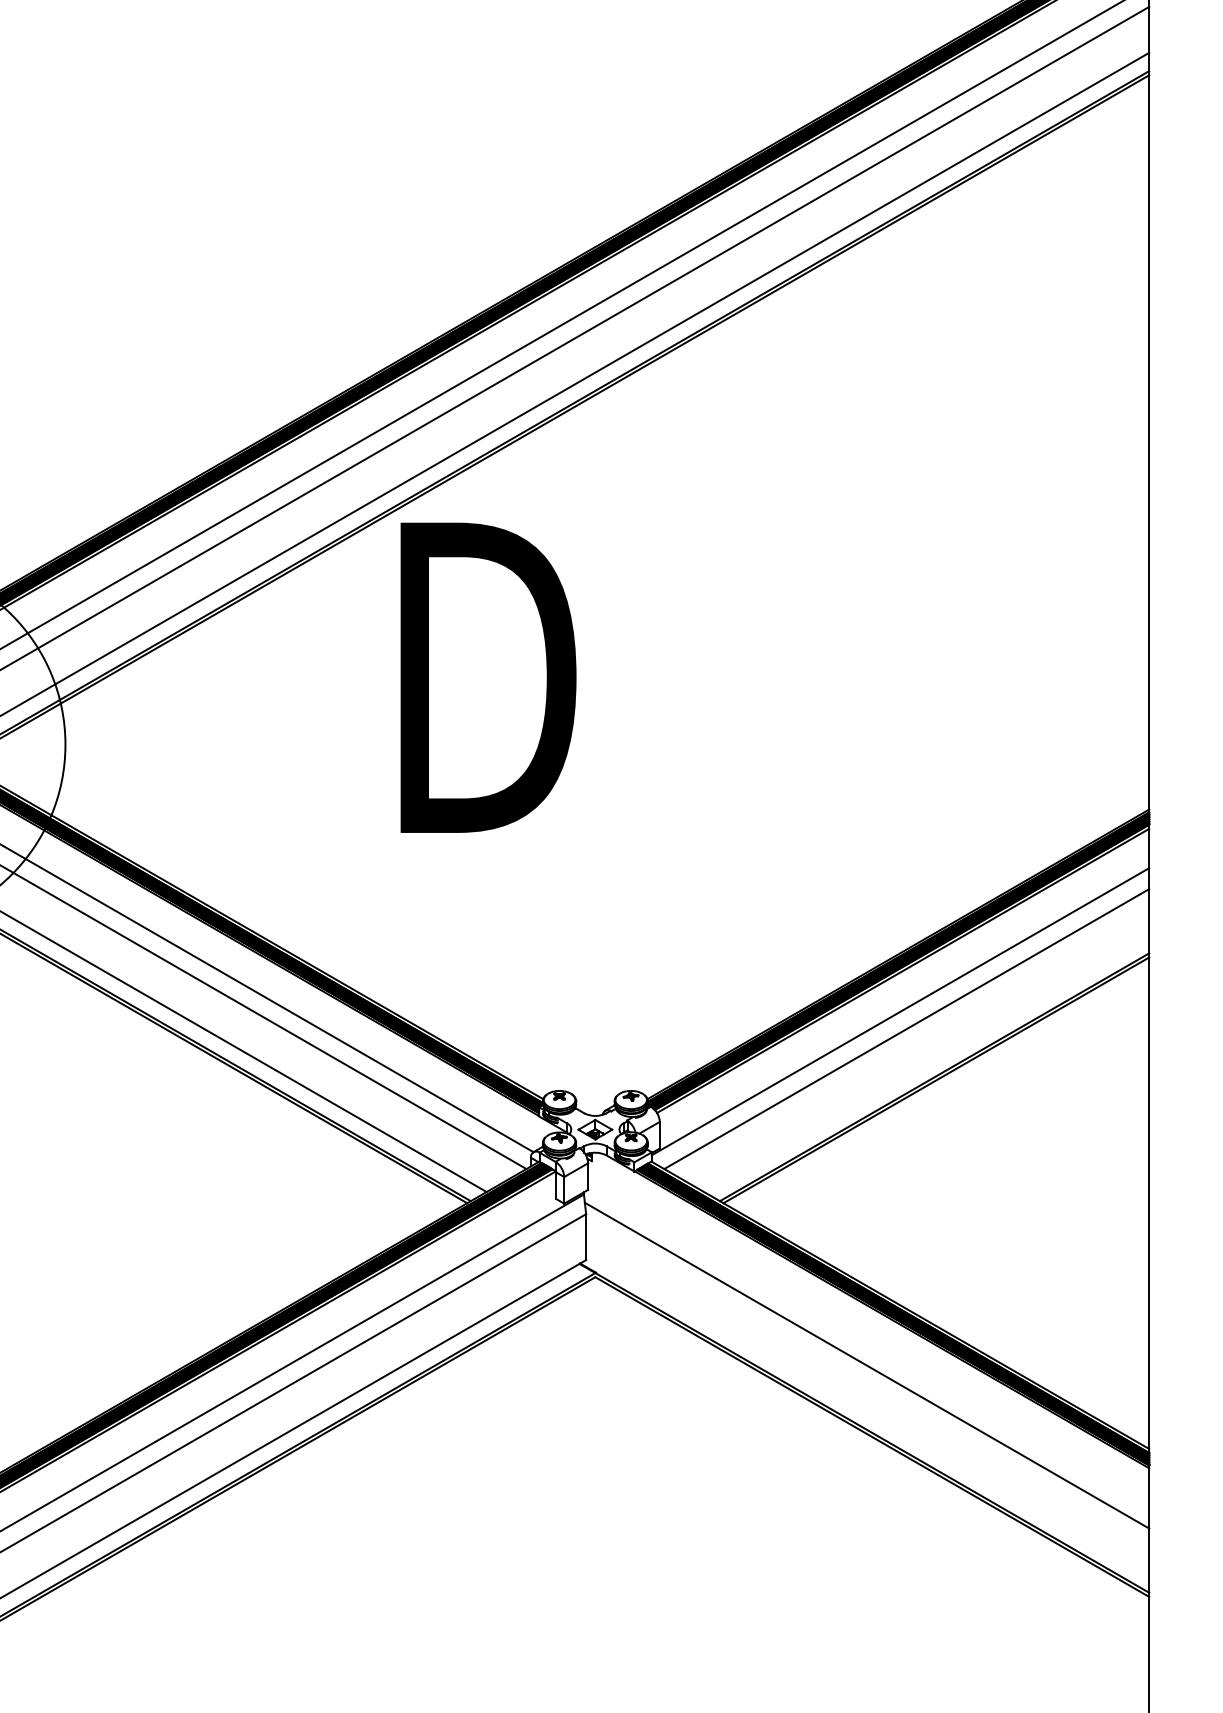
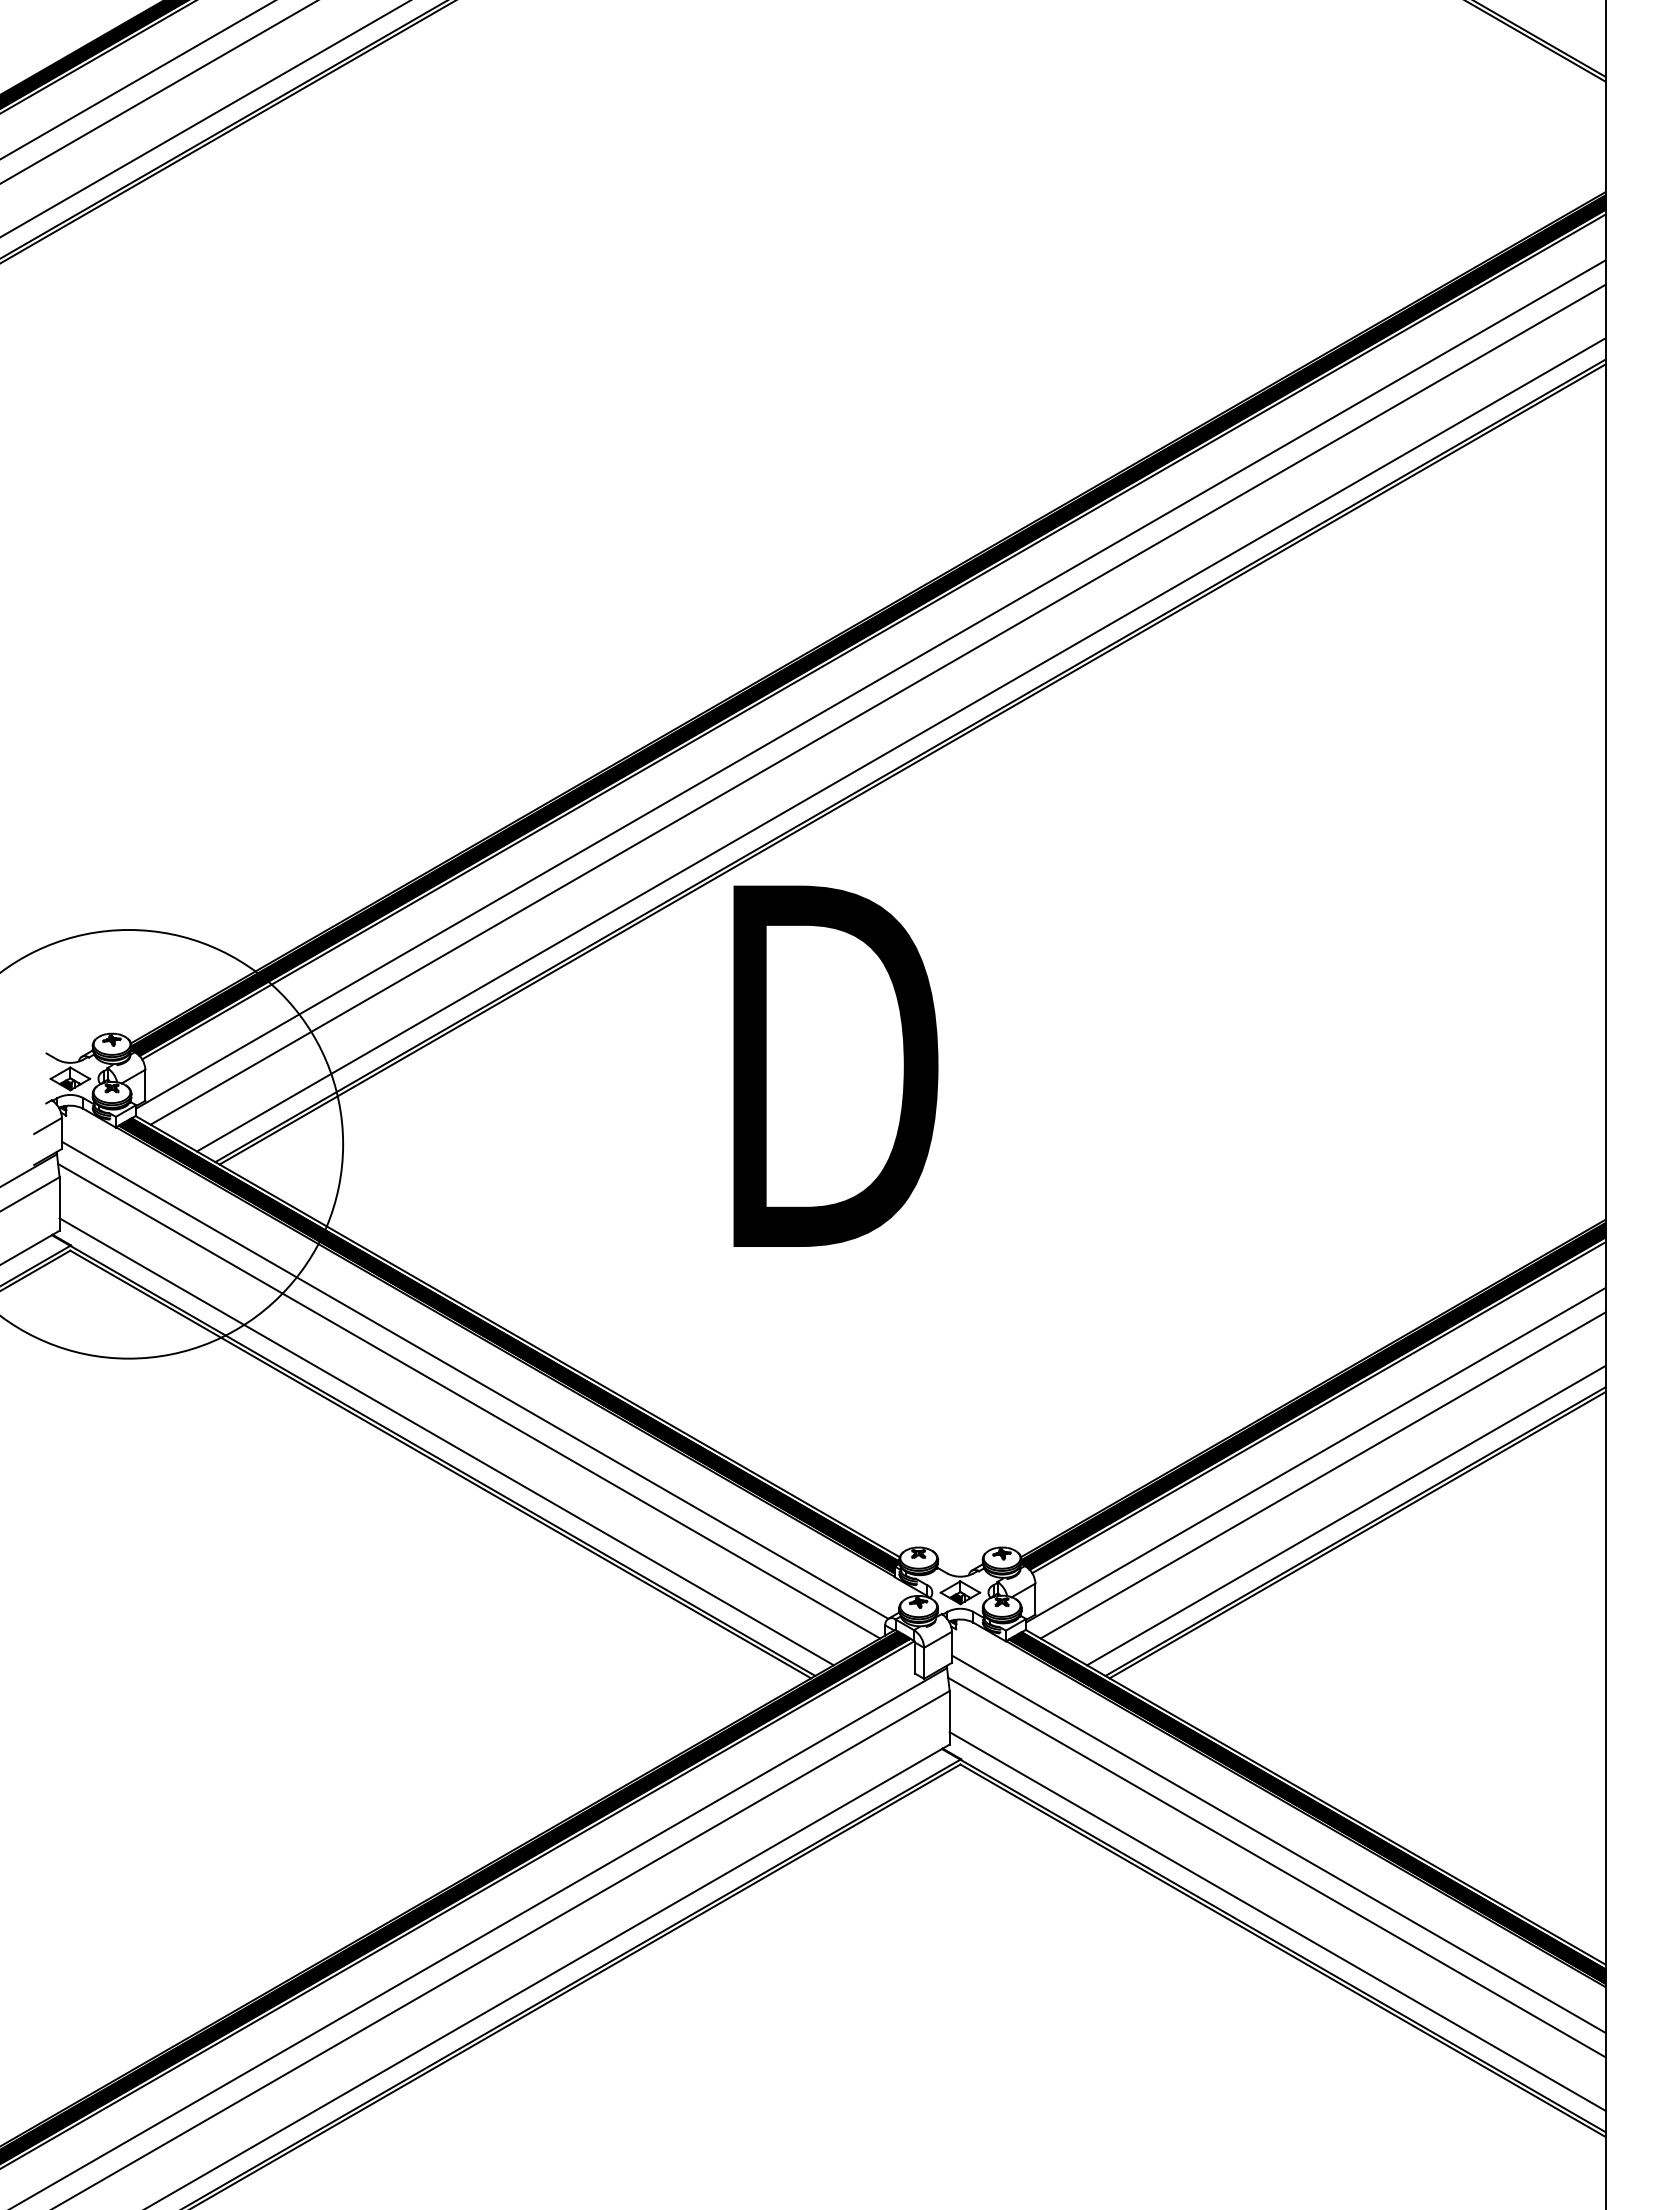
line: (926, 1063) -> (1346, 1515), added
line: (868, 1345) -> (1278, 1843), added
line: (867, 1411) -> (1277, 1921), added

